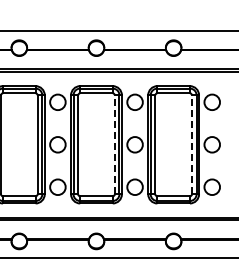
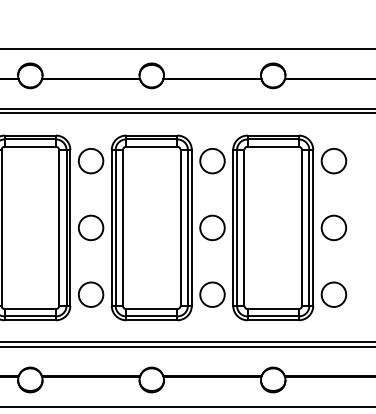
line: (114, 144) -> (180, 227), dashed -> solid
line: (191, 144) -> (301, 227), dashed -> solid

